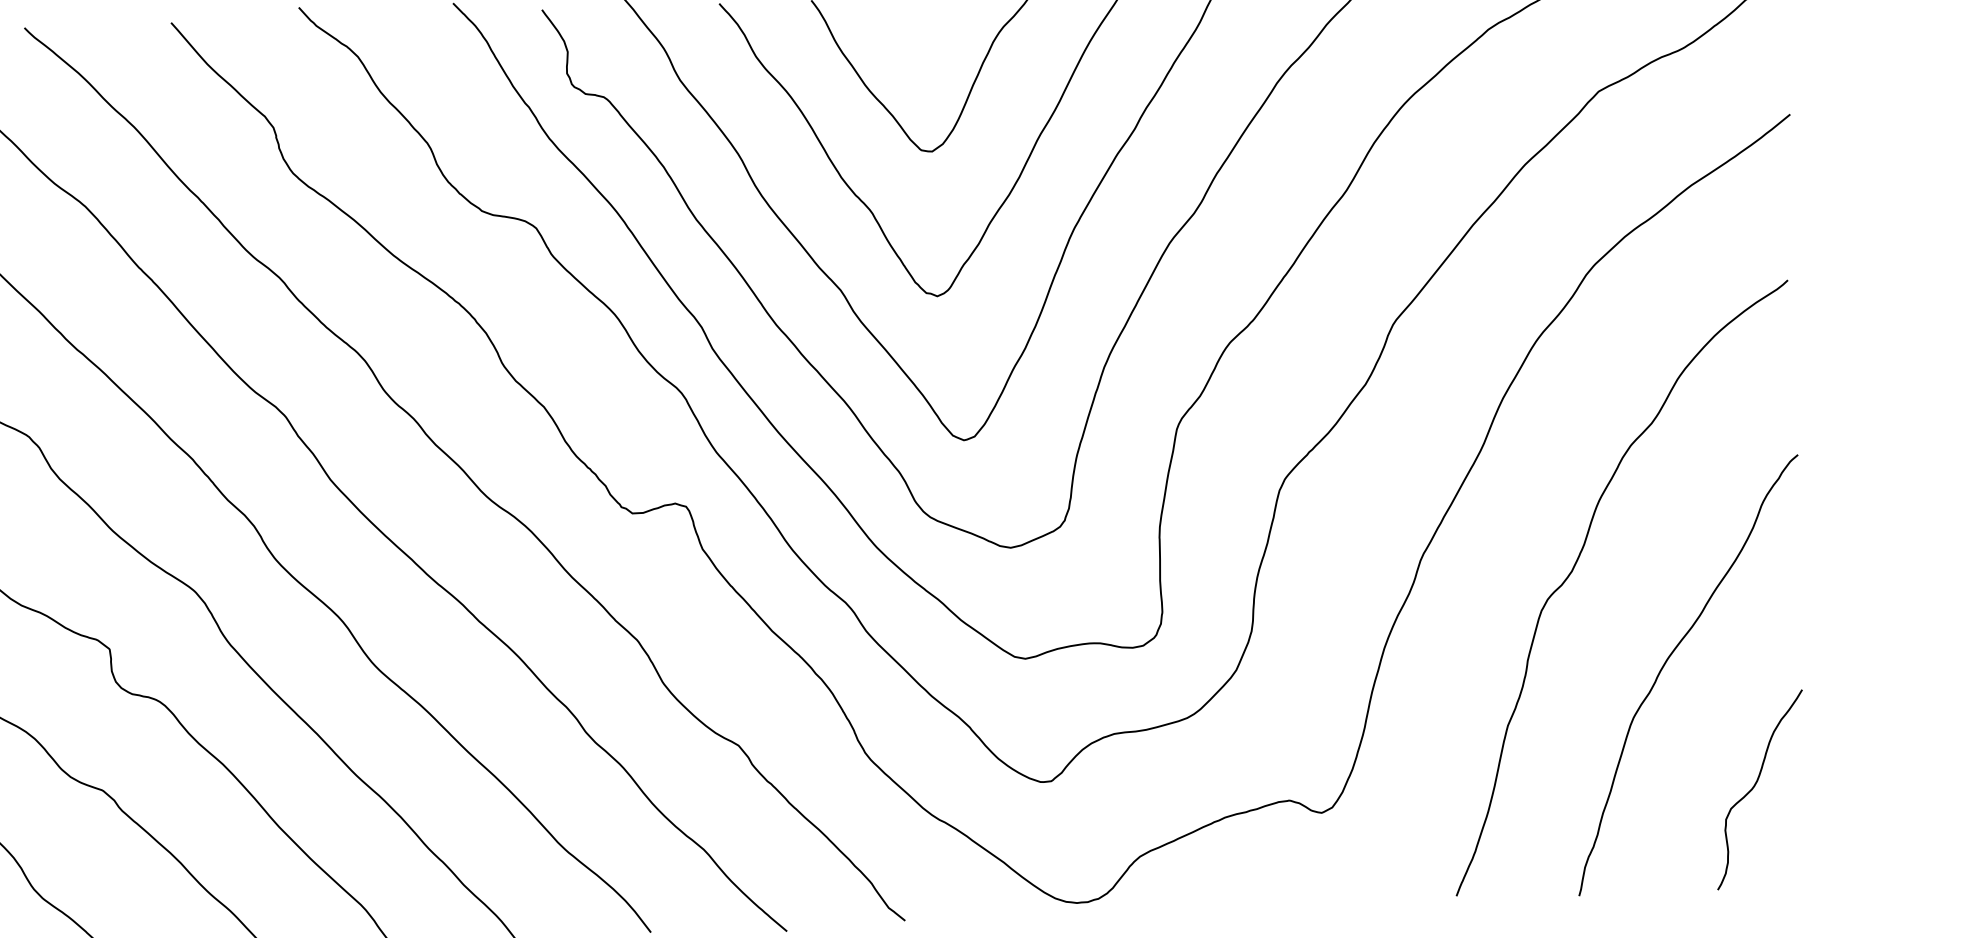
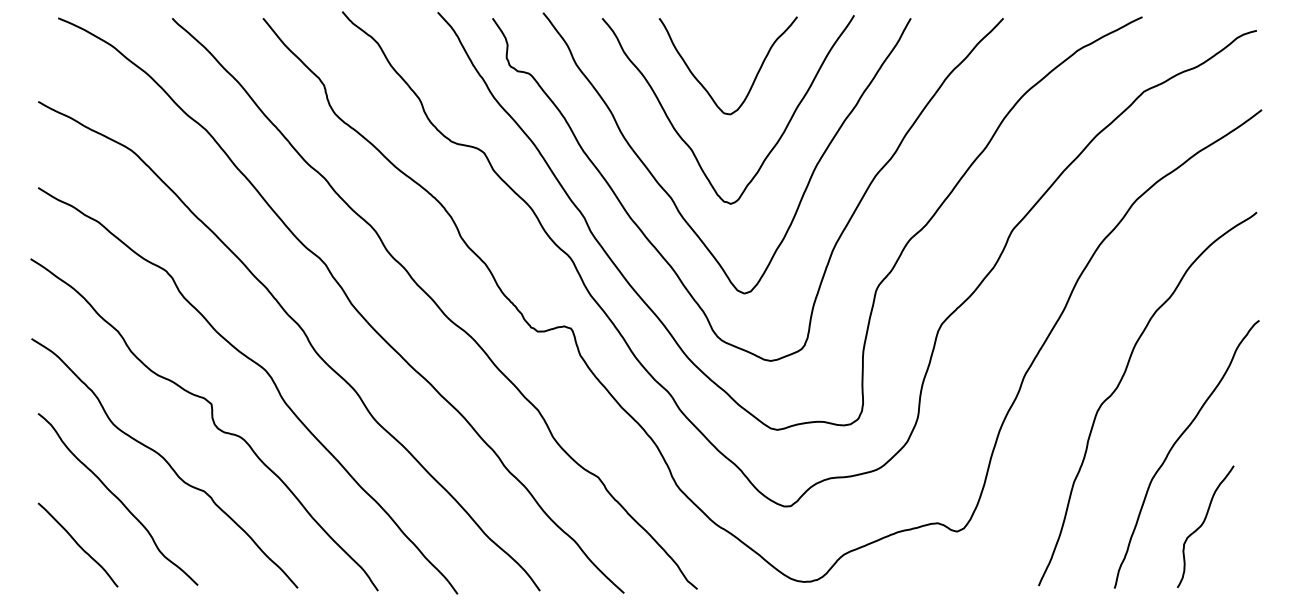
curve: (1756, 786) -> (1203, 524), moved

